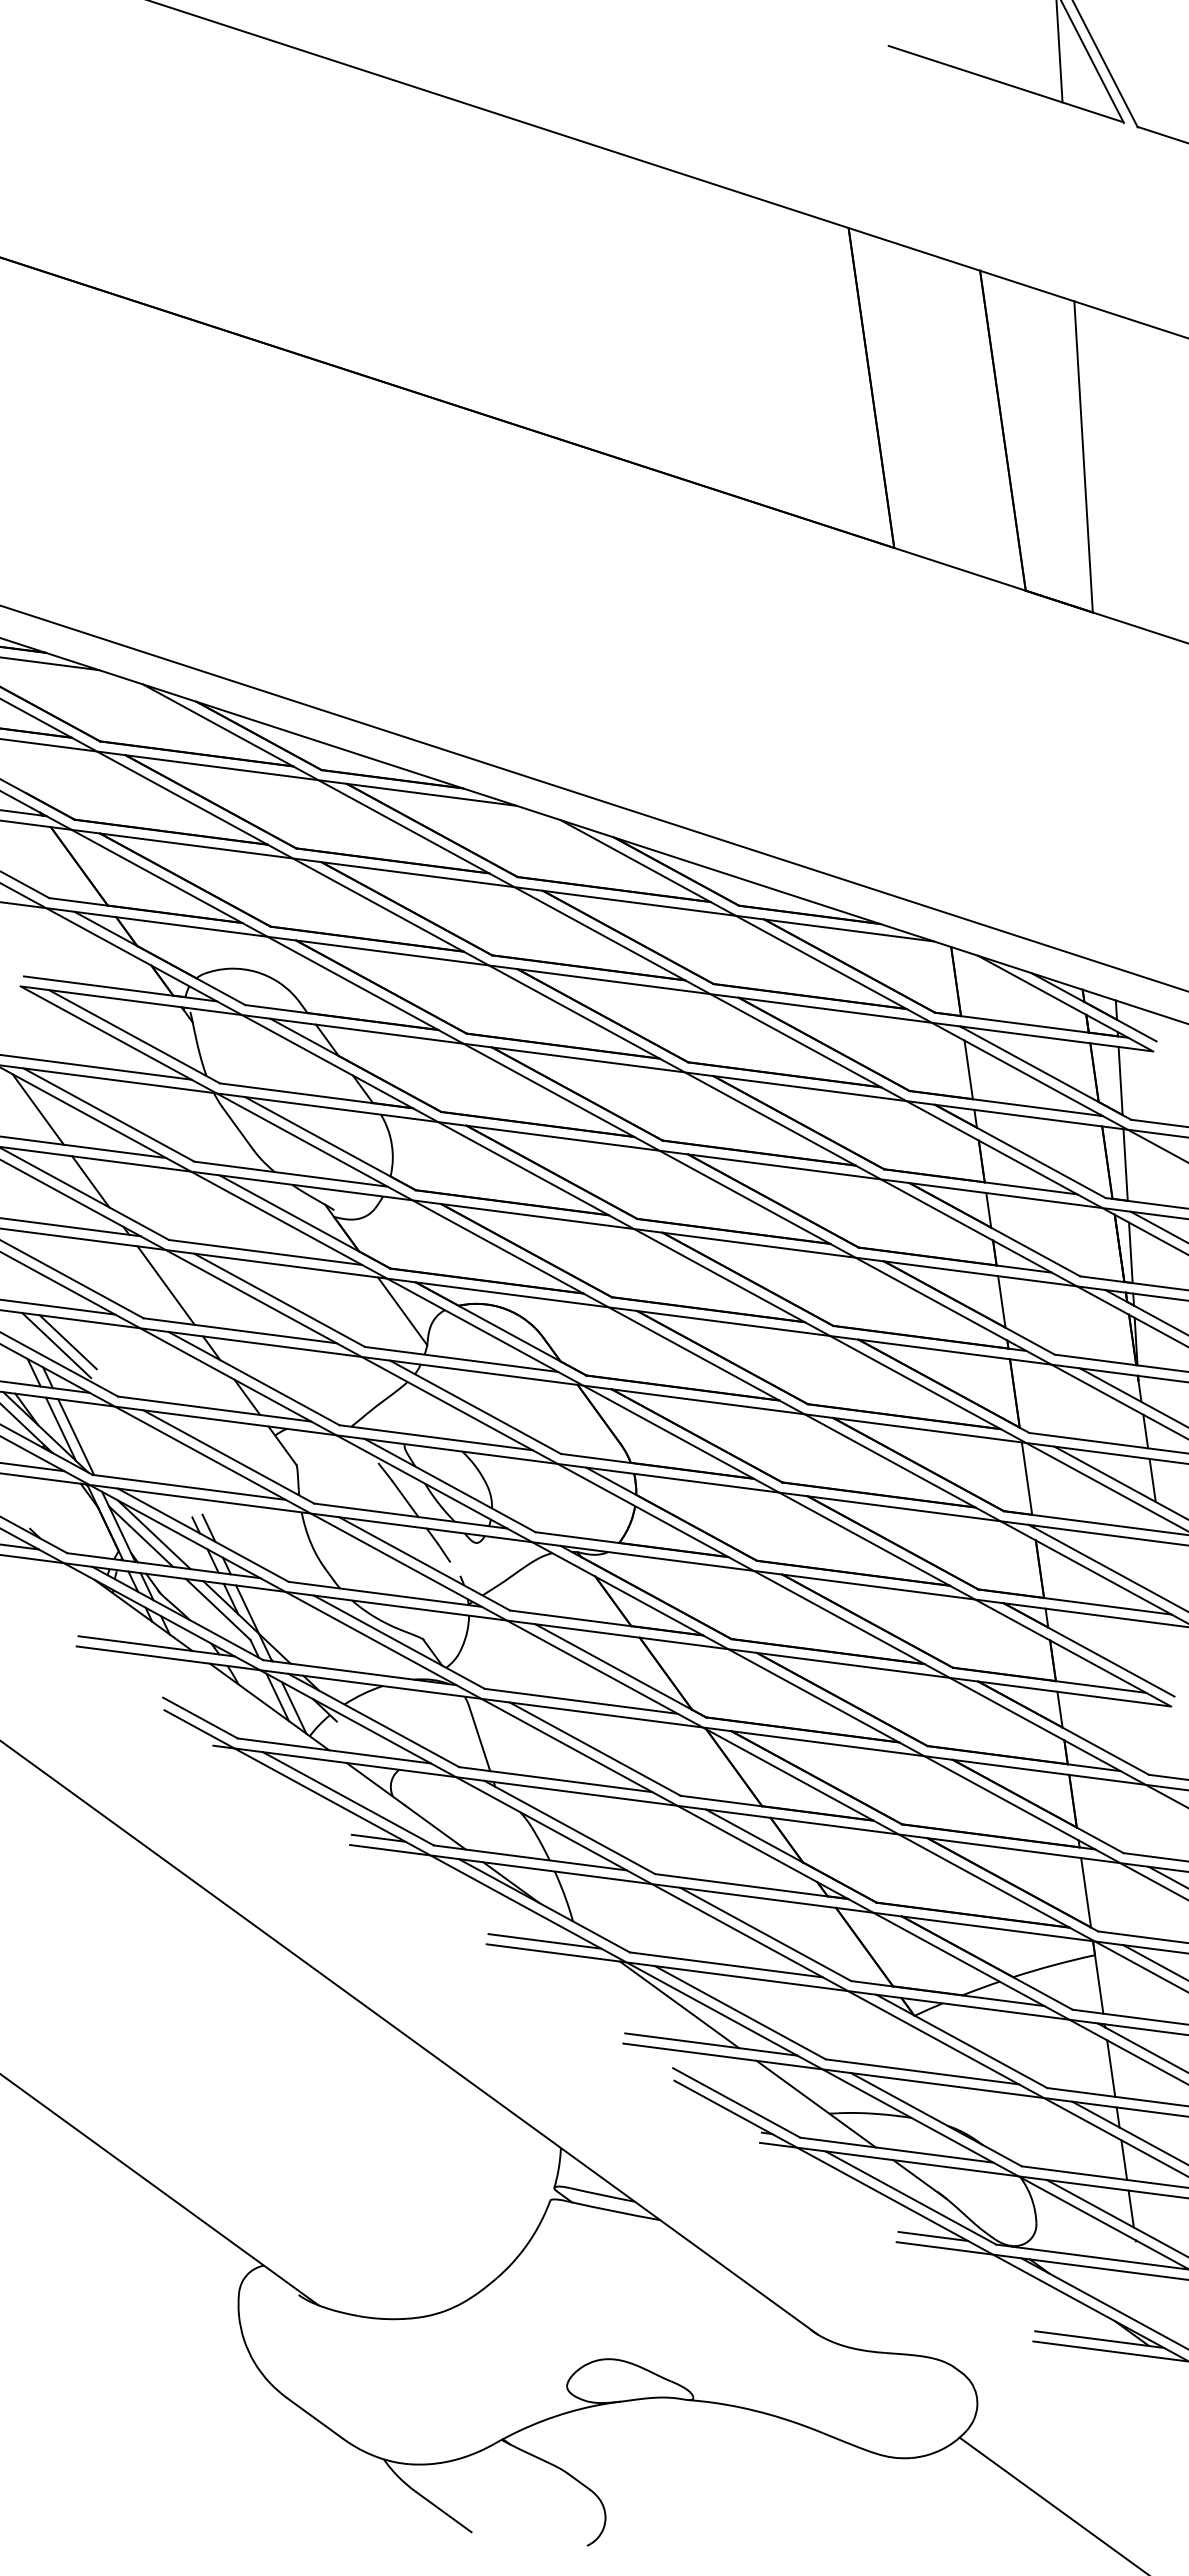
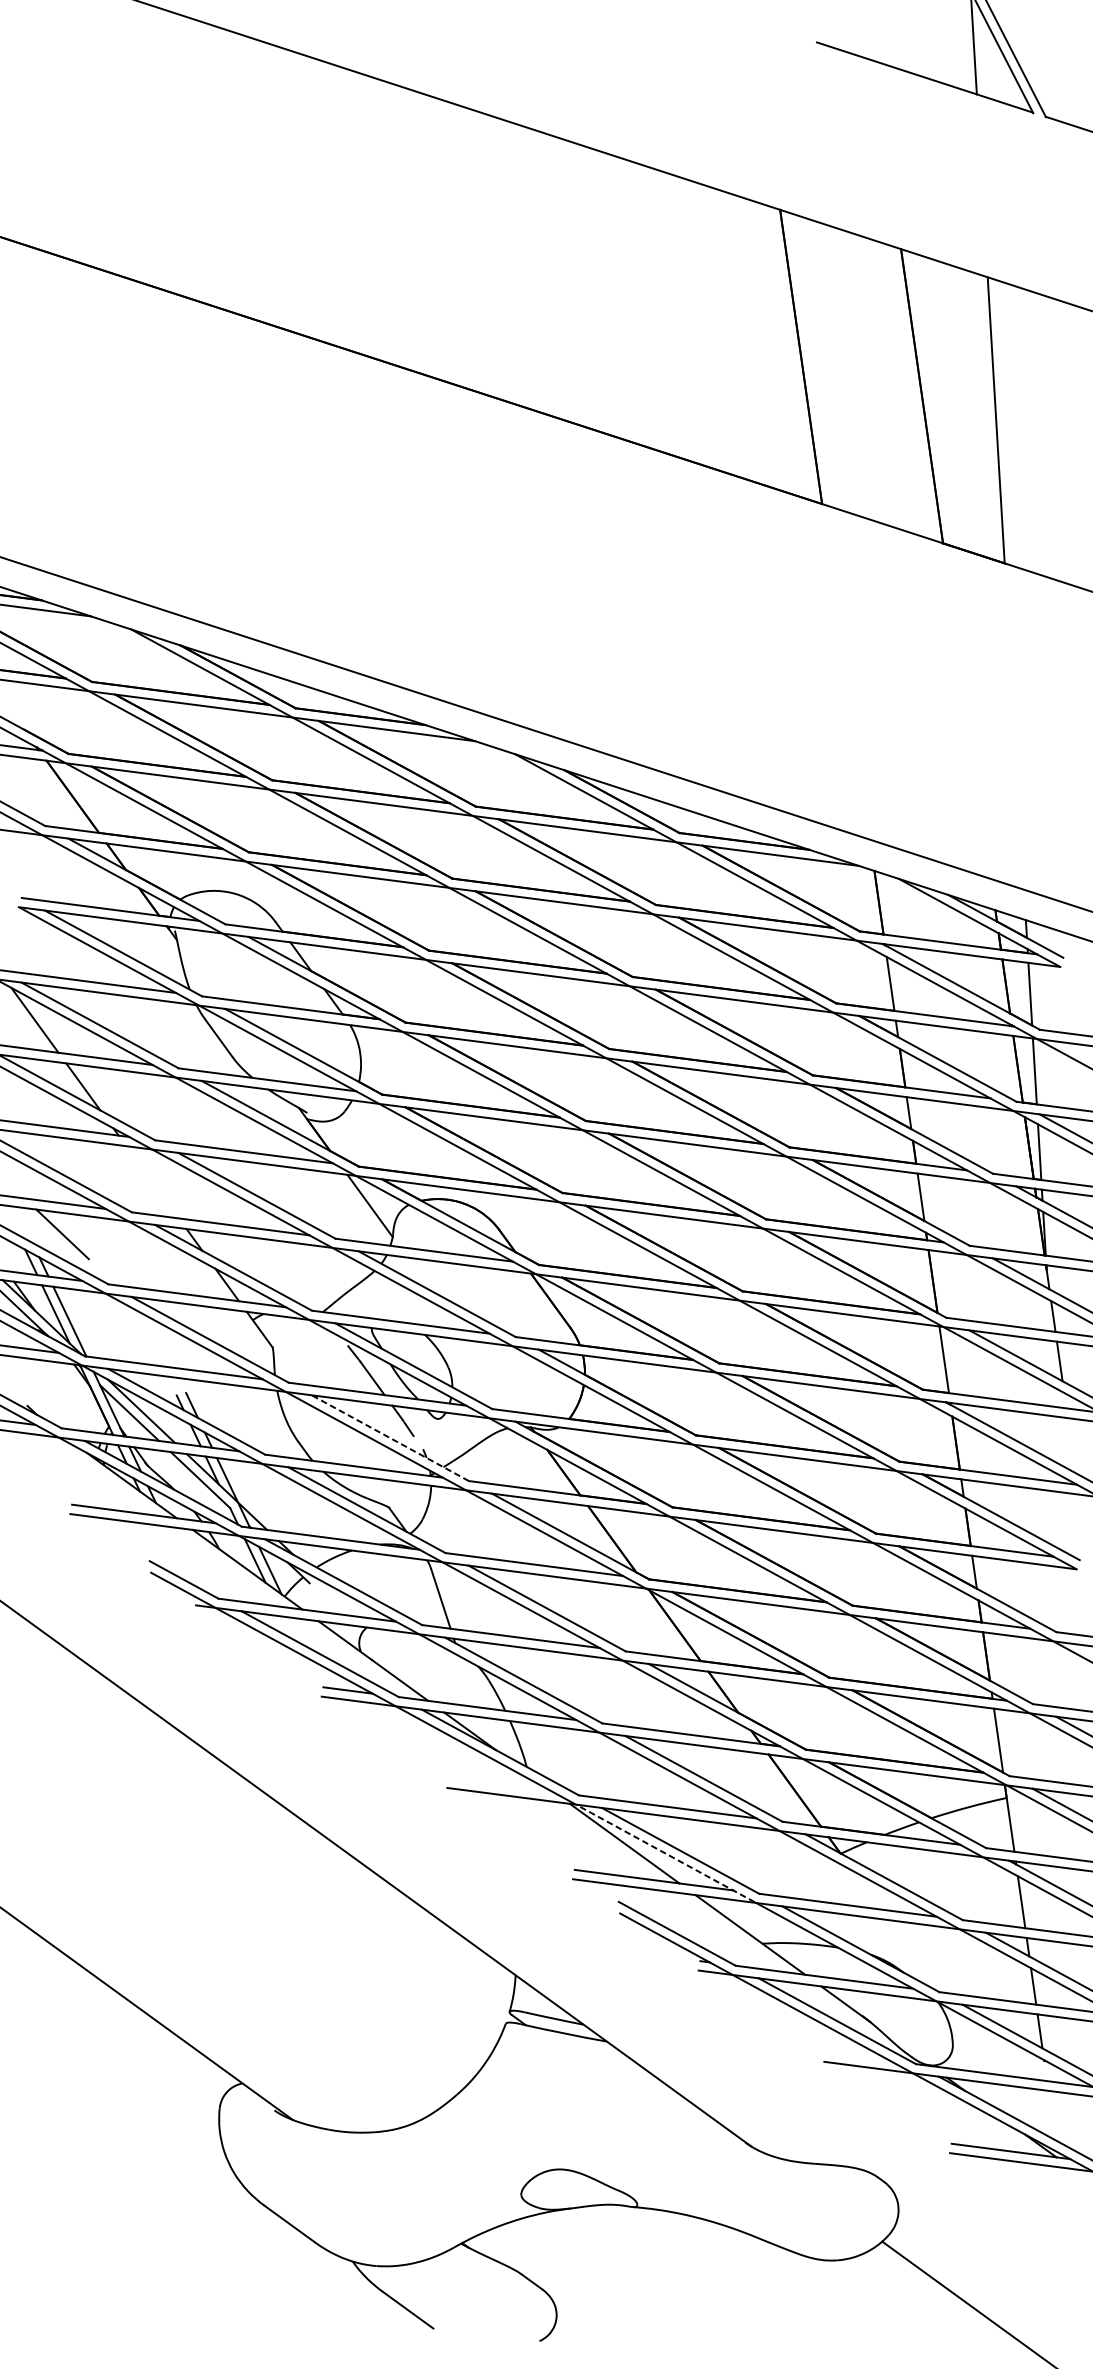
line: (165, 1285) -> (152, 1182), removed
line: (56, 1345) -> (51, 1237), removed
line: (424, 1563) -> (390, 1437), solid -> dashed
line: (544, 1941) -> (500, 1785), removed
line: (723, 2015) -> (665, 1853), solid -> dashed
line: (933, 2235) -> (858, 2055), removed

